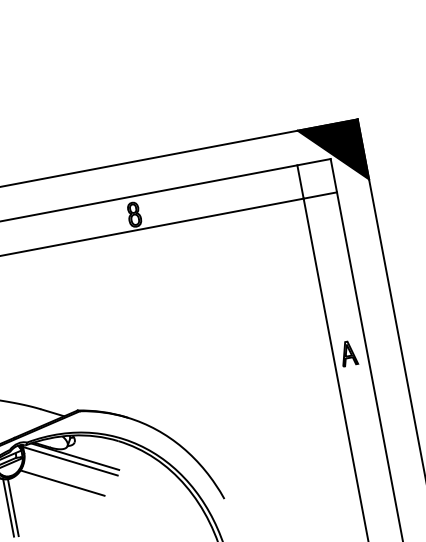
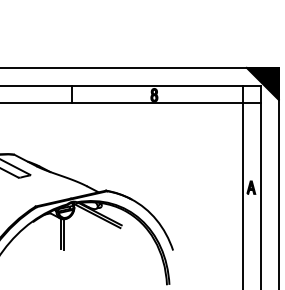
line: (61, 483) -> (90, 226), removed

